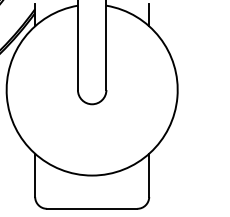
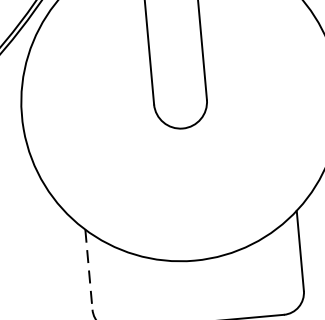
line: (35, 175) -> (89, 269), solid -> dashed

